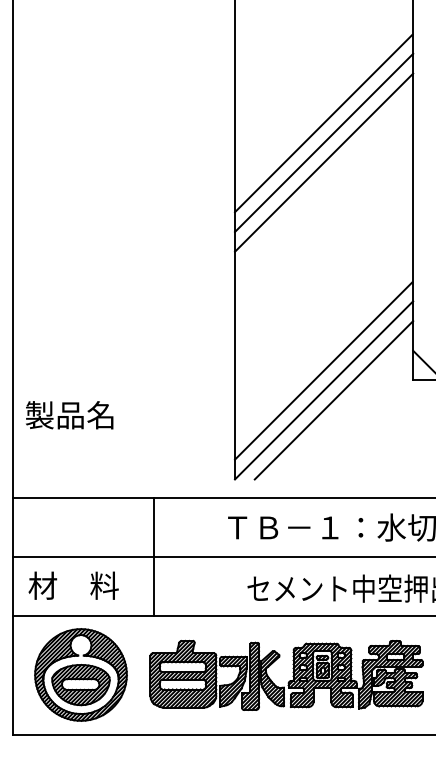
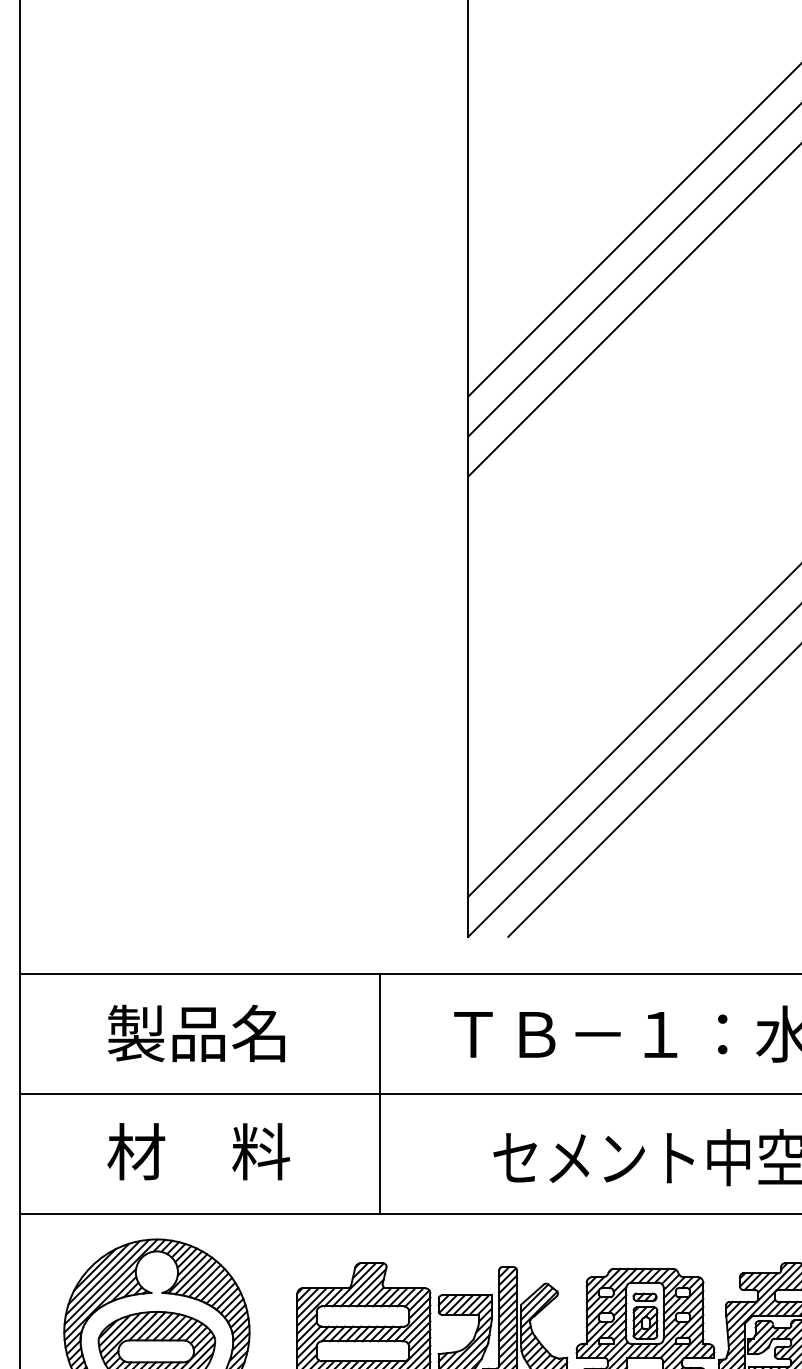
text: (69, 415) -> (196, 1033), moved
line: (154, 556) -> (380, 1092), moved
text: (73, 585) -> (198, 1151), moved

